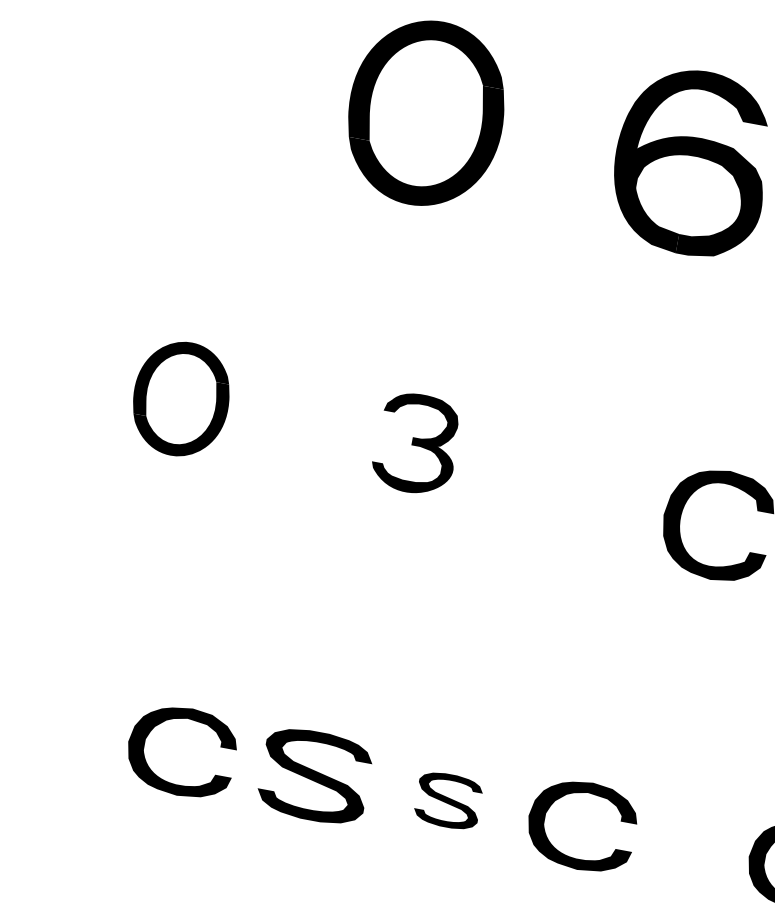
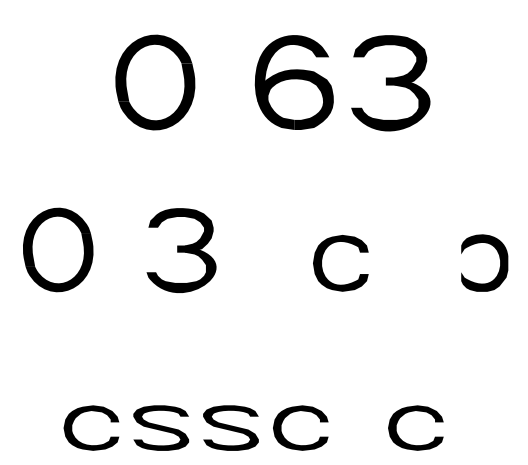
part: (181, 398) -> (58, 249), size x1.43
part: (416, 443) -> (181, 250), size x1.67
part: (447, 799) -> (230, 427), size x1.67

